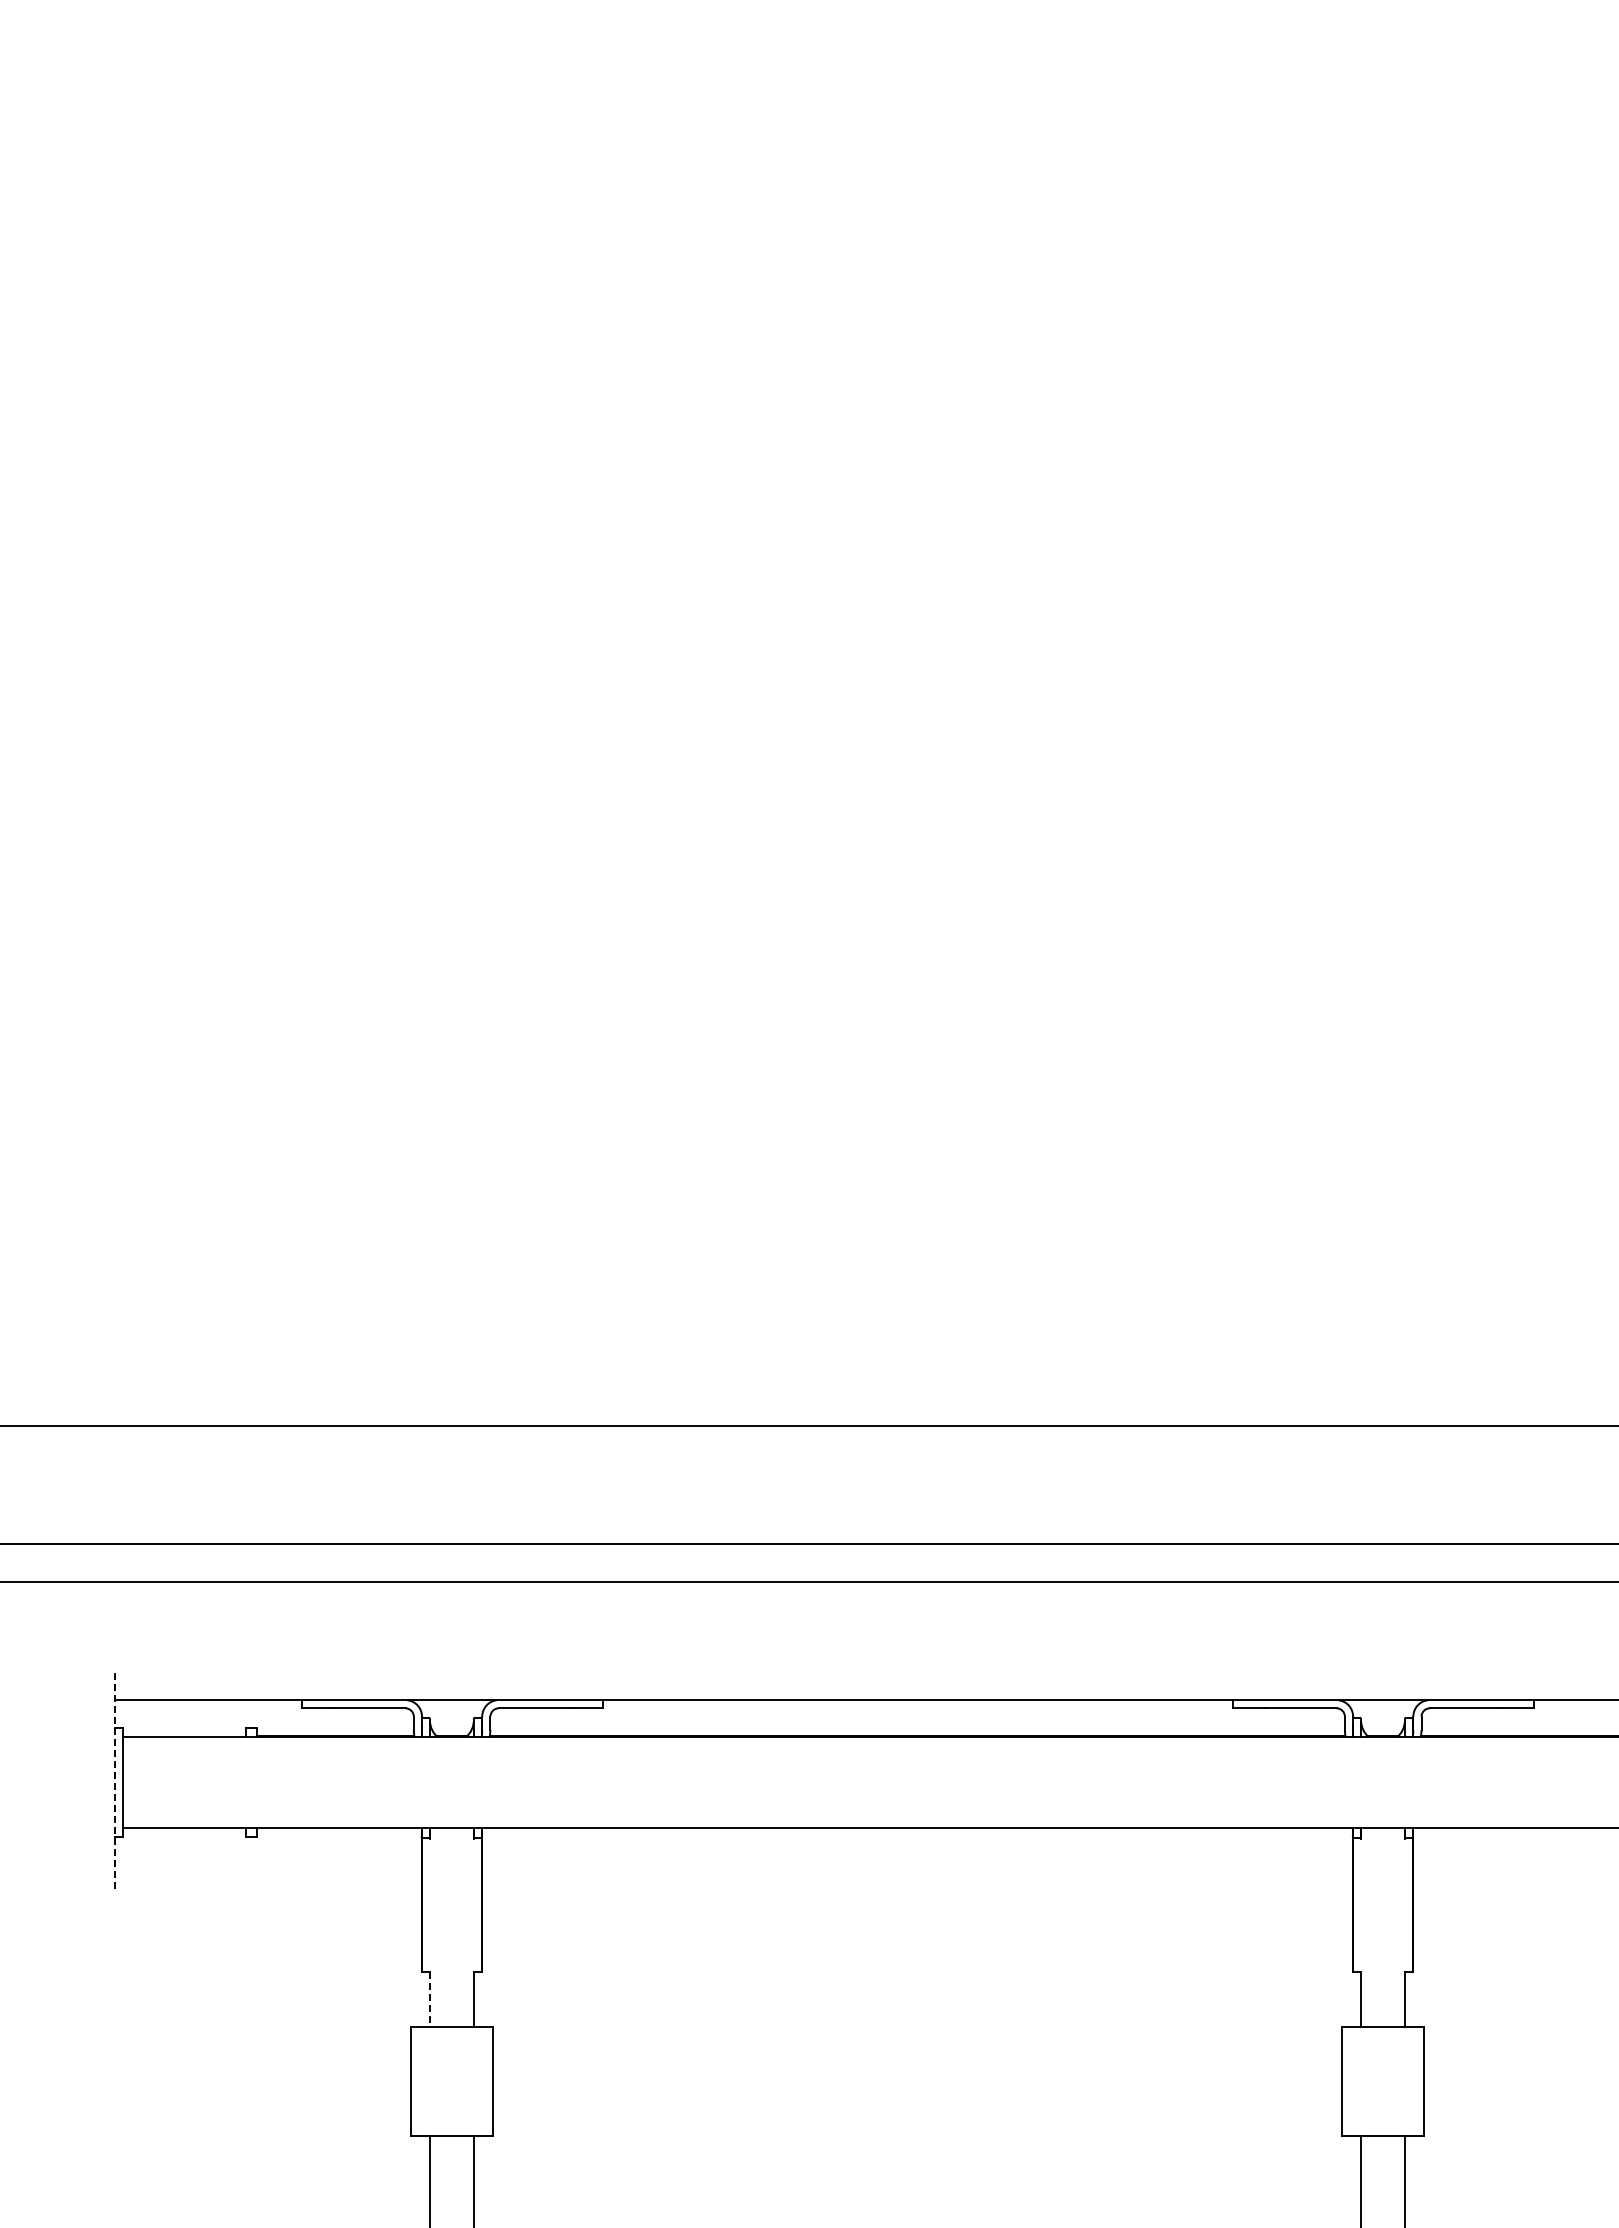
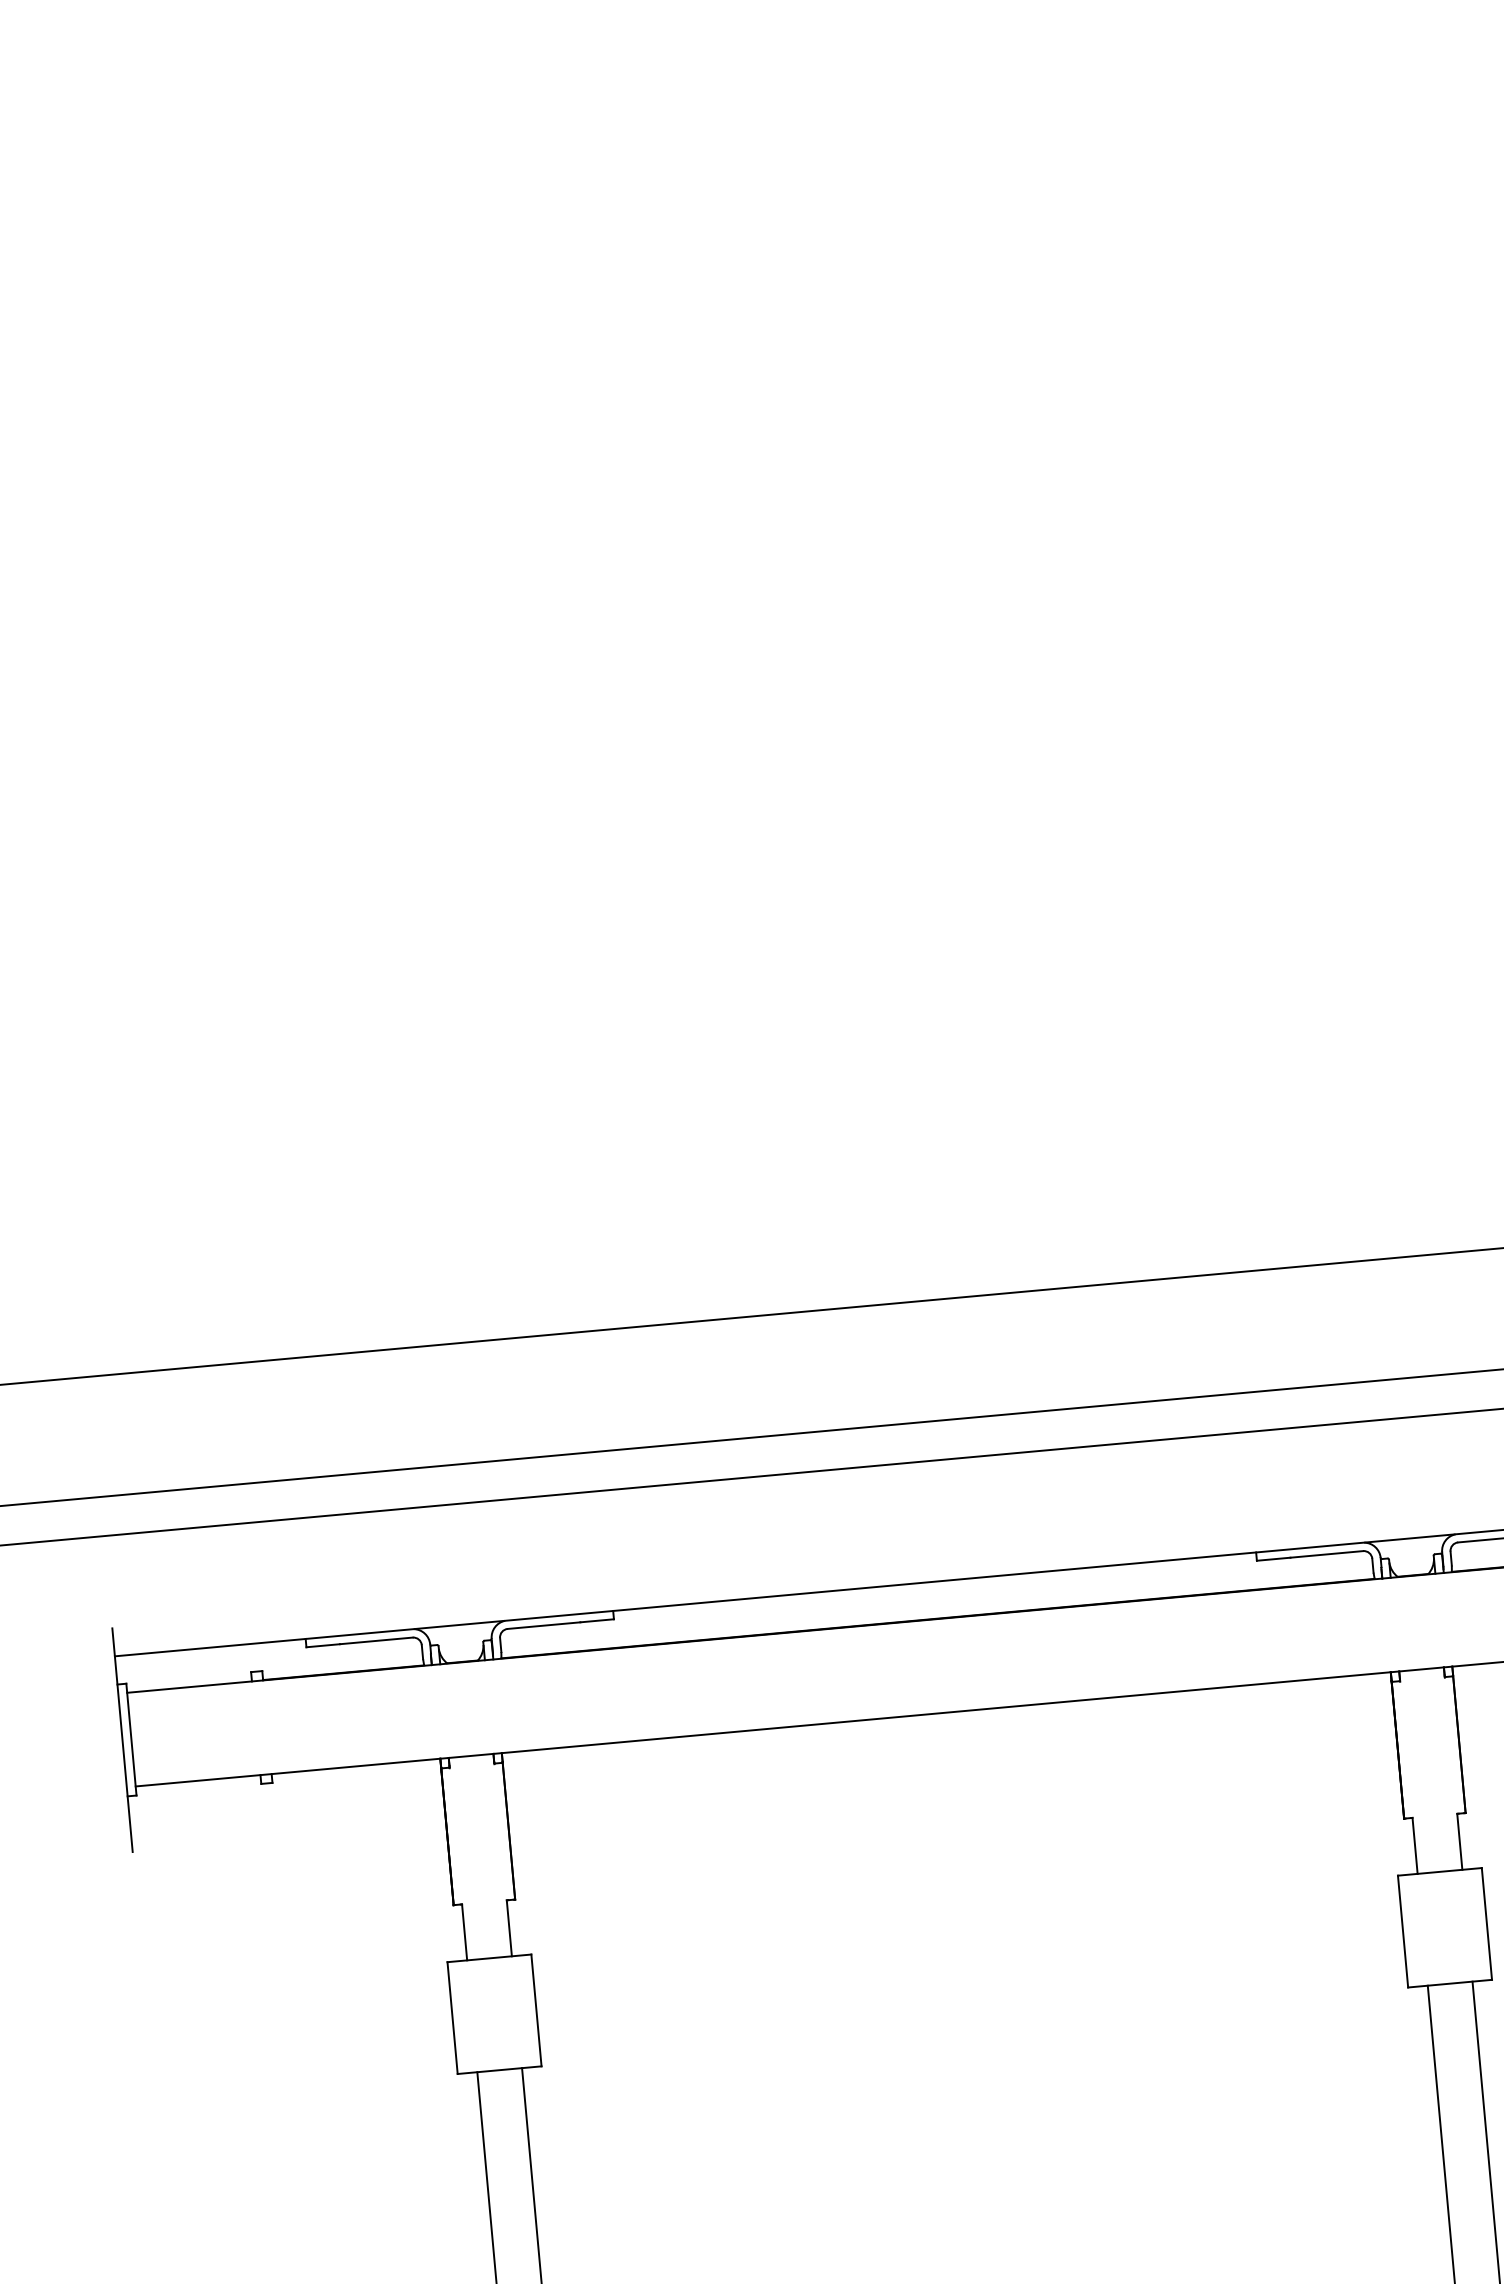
line: (114, 1782) -> (122, 1740), dashed -> solid
line: (429, 1999) -> (464, 1932), dashed -> solid

